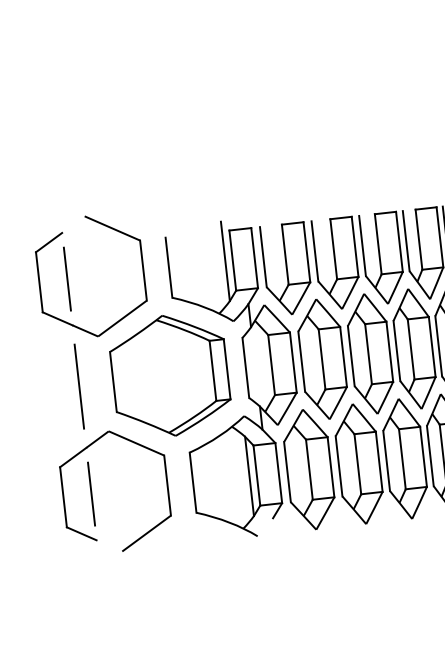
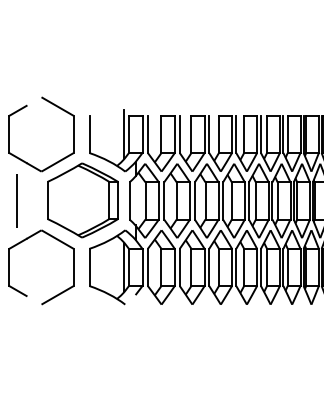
line: (67, 279) -> (26, 134), removed
line: (79, 385) -> (16, 200), moved
line: (91, 494) -> (26, 267), removed

